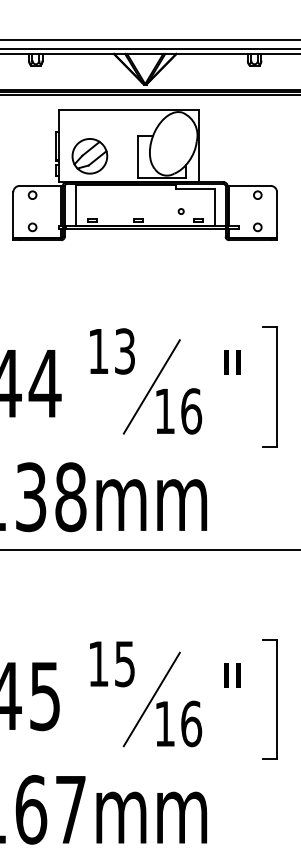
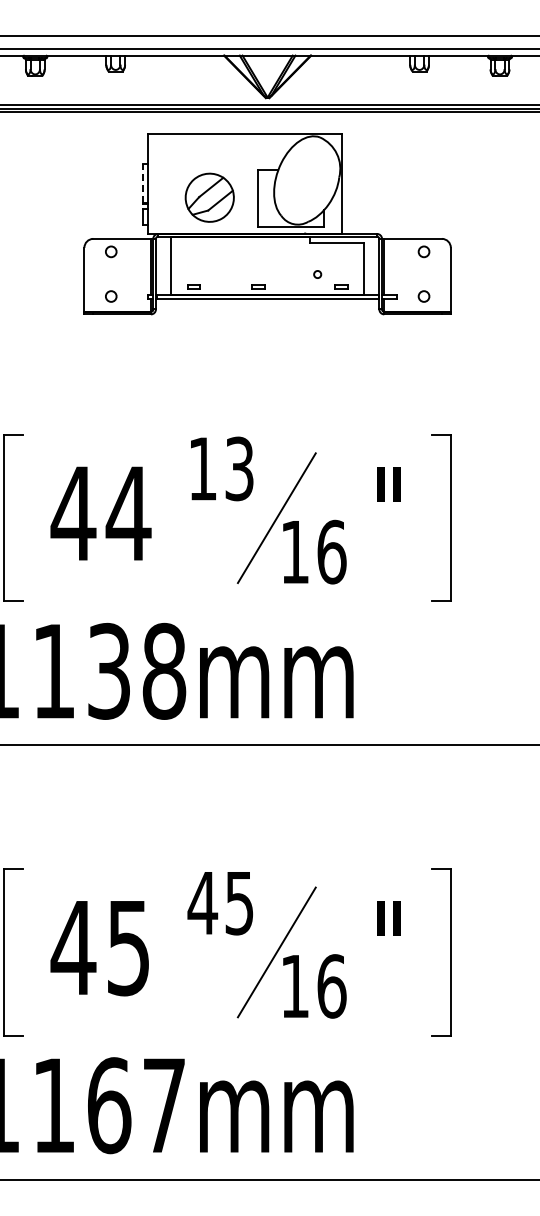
line: (55, 146) -> (143, 183), solid -> dashed
part: (89, 156) -> (209, 197), moved
text: (98, 664) -> (202, 903), 15 -> 45

